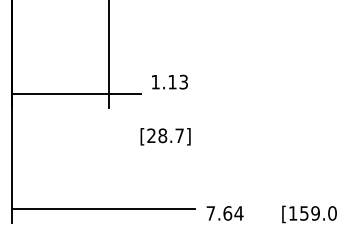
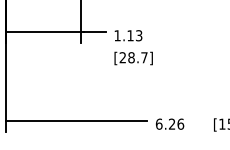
text: (169, 81) -> (128, 35), moved
text: (165, 136) -> (133, 58), moved
text: (224, 213) -> (169, 124), 7.64 -> 6.26

